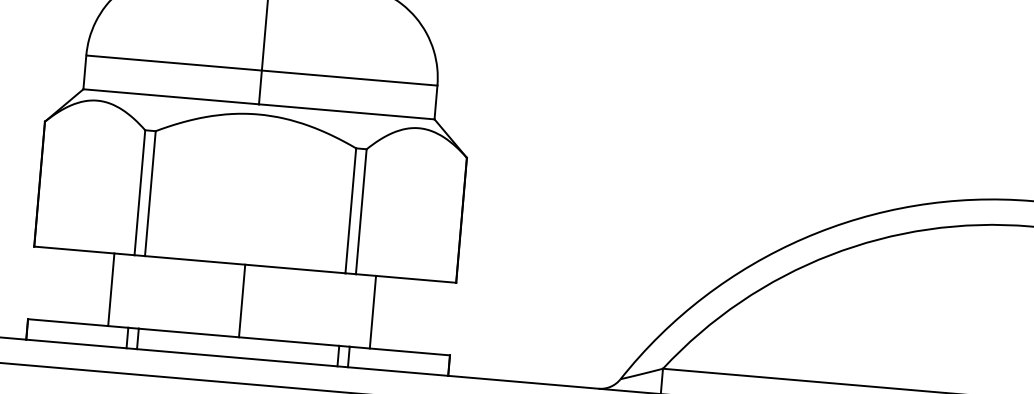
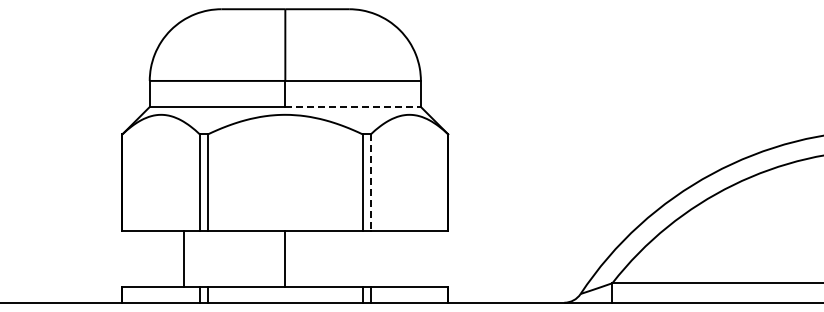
line: (347, 112) -> (353, 107), solid -> dashed
line: (360, 212) -> (370, 183), solid -> dashed
line: (373, 311) -> (386, 258), removed

